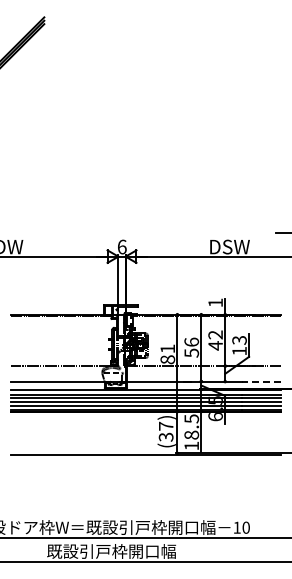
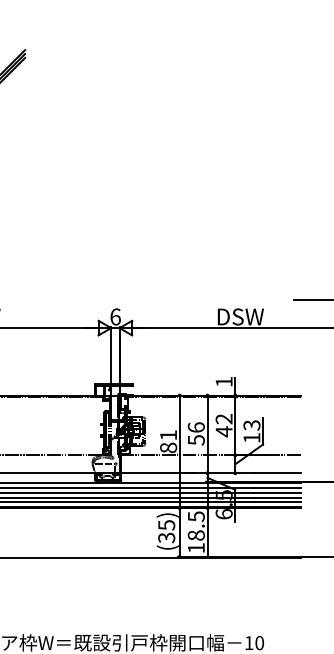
line: (261, 381) -> (277, 473), dashed -> solid
text: (166, 425) -> (167, 524), (37) -> (35)

